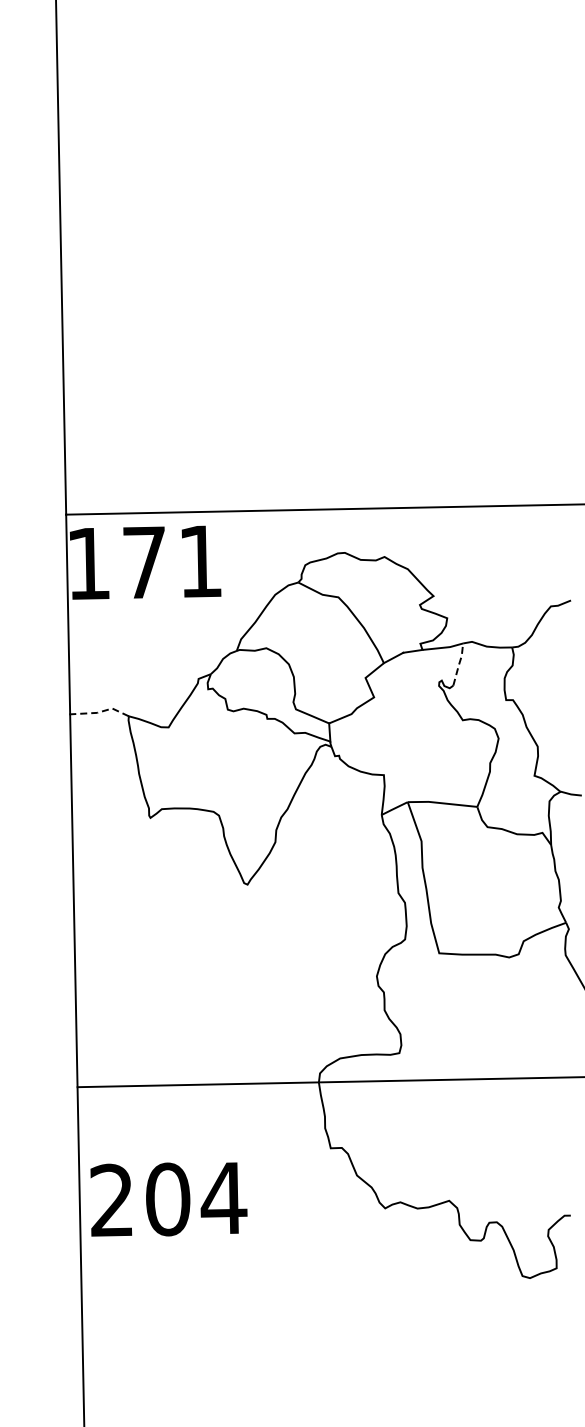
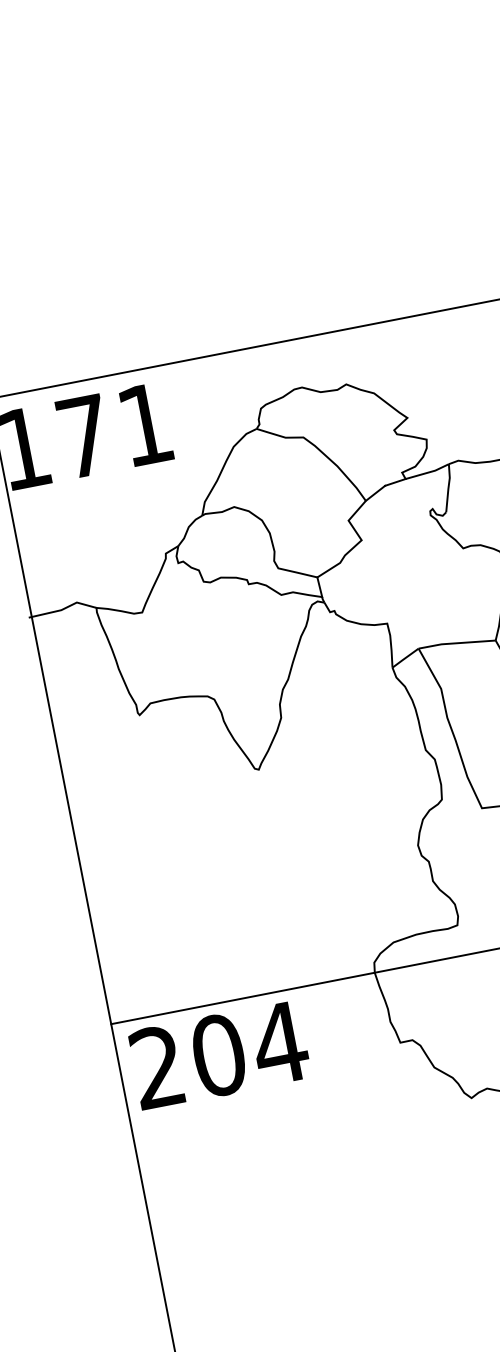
line: (459, 664) -> (448, 487), dashed -> solid
line: (99, 712) -> (63, 609), dashed -> solid
text: (168, 1199) -> (219, 1055), moved

